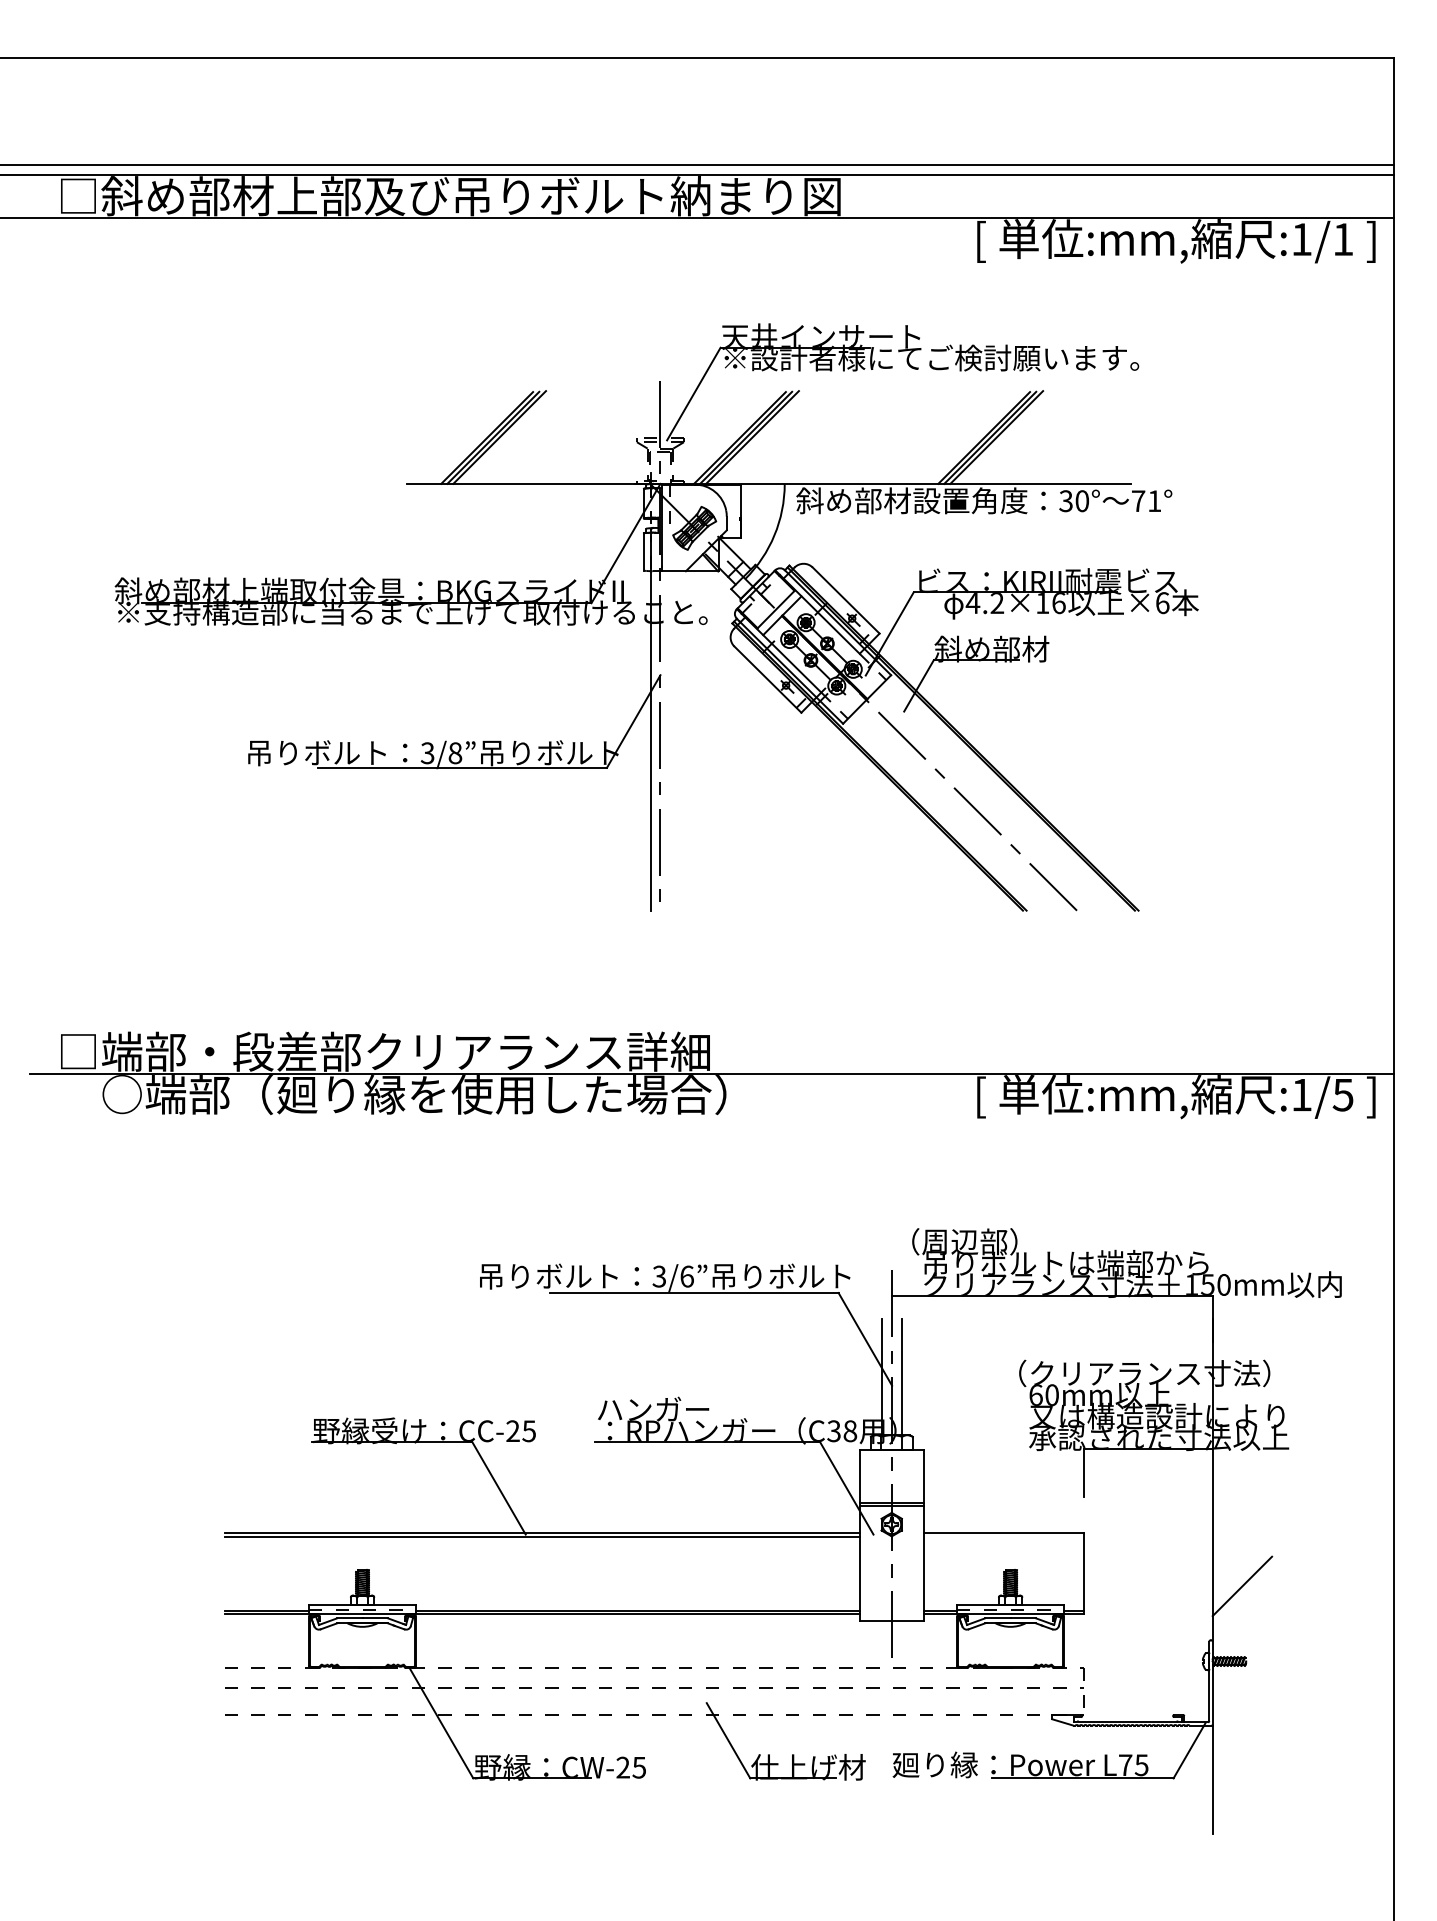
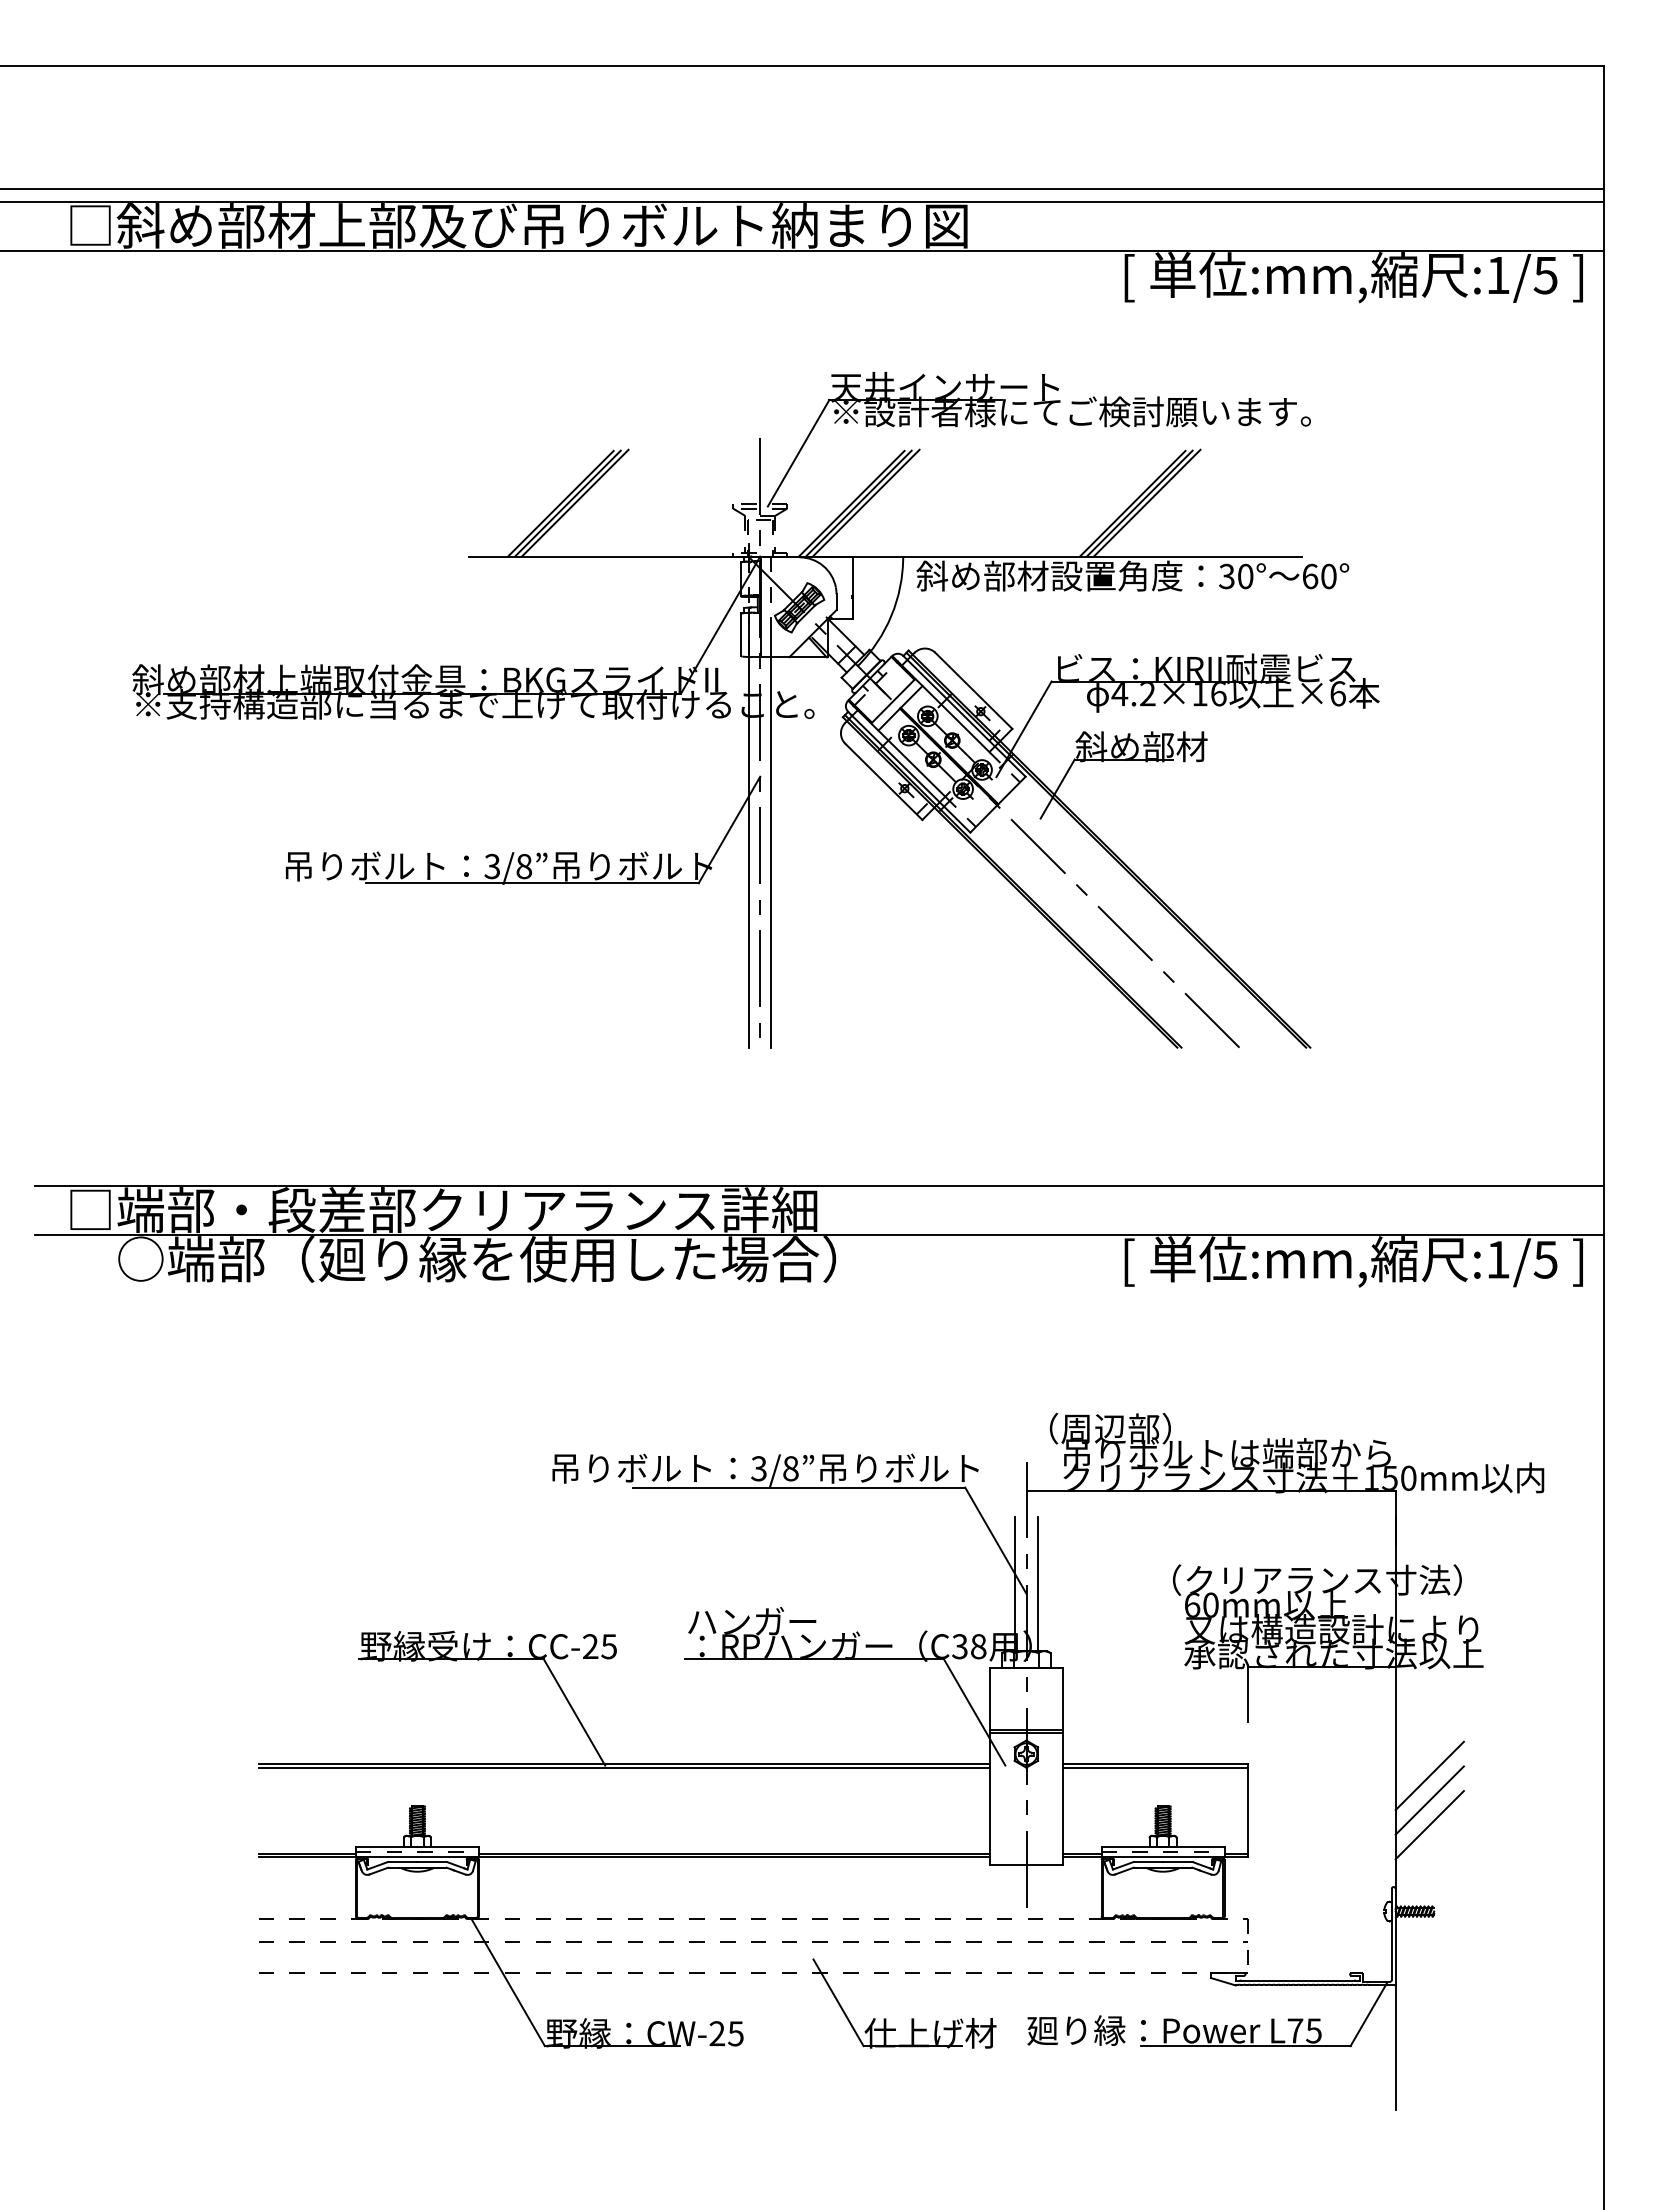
text: (1342, 239) -> (1545, 275), :1/1 -> :1/5
text: (1146, 501) -> (1319, 576), 71° -> 60°
line: (670, 723) -> (771, 832), added
line: (711, 1031) -> (819, 1186), added
text: (686, 1276) -> (790, 1468), 3/6 -> 3/8
line: (1003, 1536) -> (1155, 1767), added
line: (1242, 1543) -> (1429, 1775), added
line: (1242, 1564) -> (1429, 1800), added

